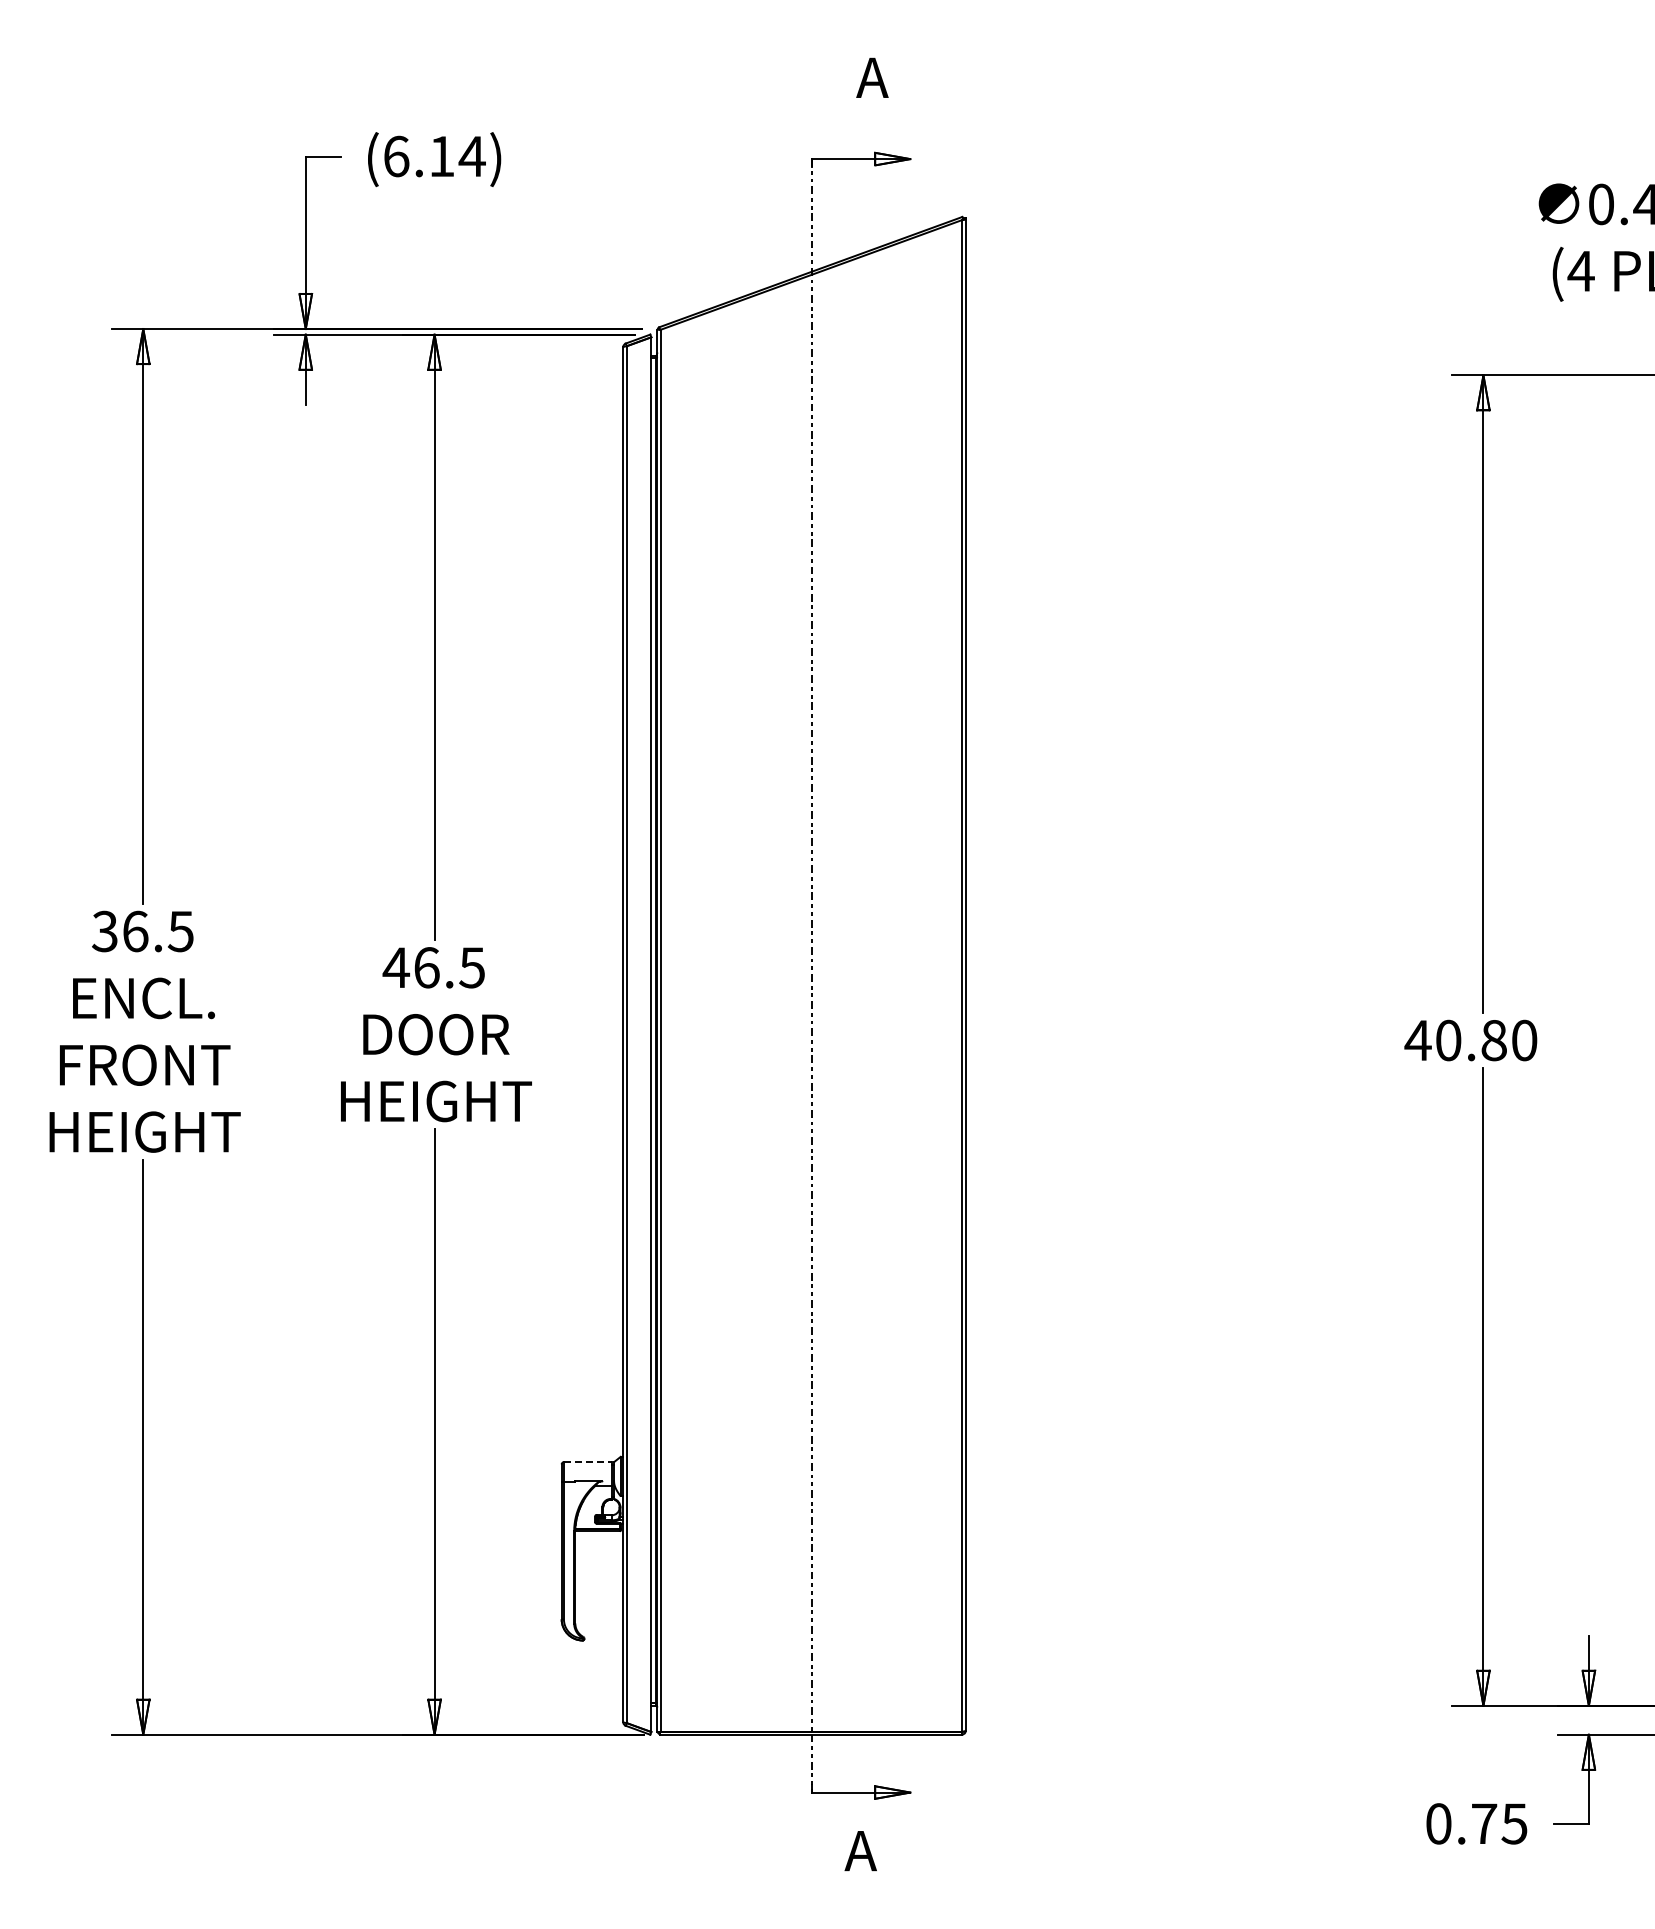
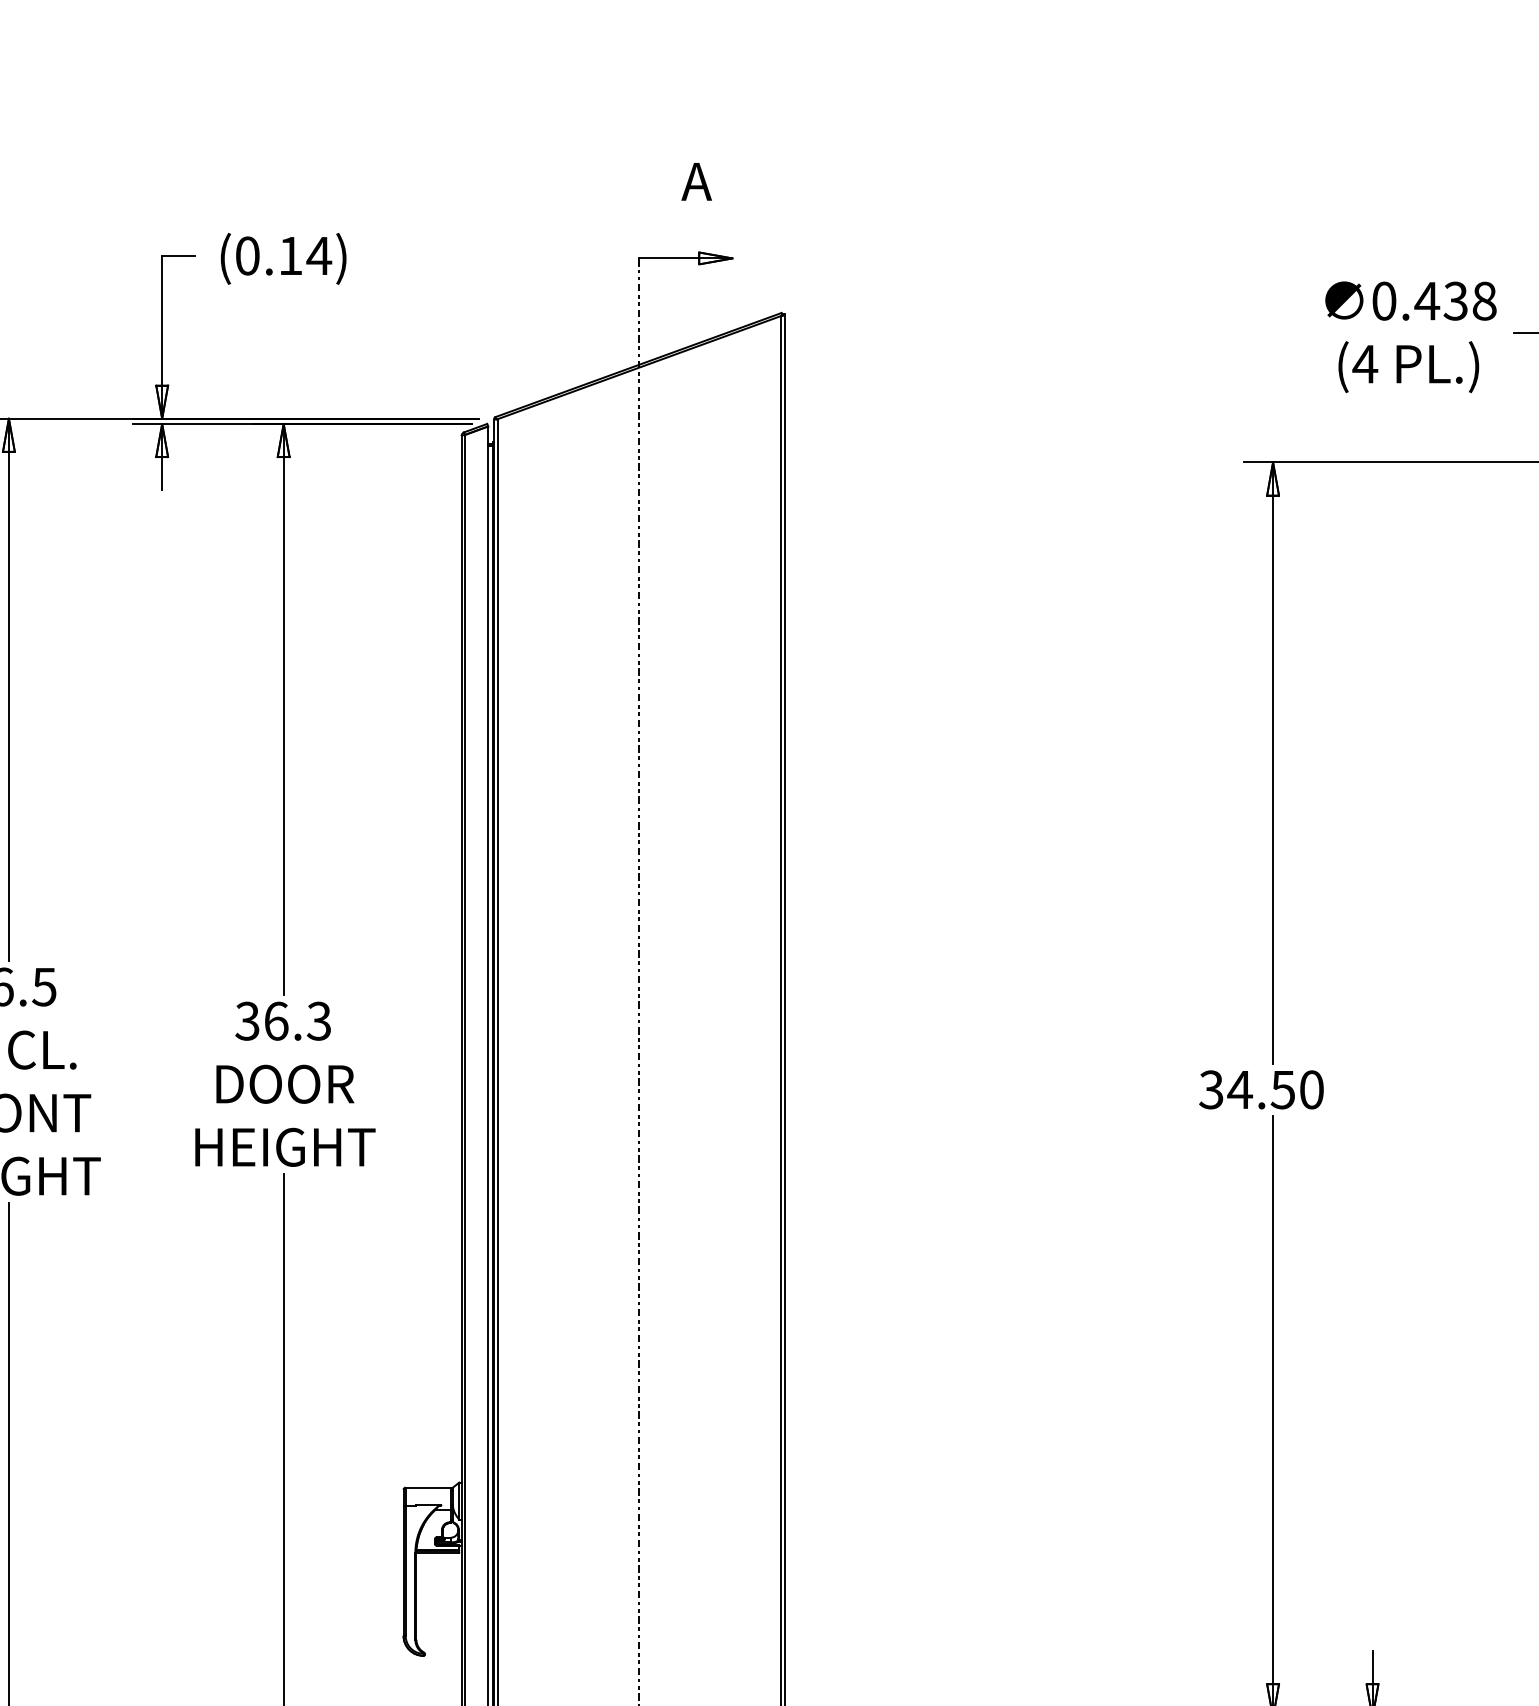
text: (396, 156) -> (247, 255), (6.14) -> (0.14)
text: (433, 967) -> (282, 1020), 46.5 -> 36.3
text: (1455, 1040) -> (1246, 1089), 40.80 -> 34.50
line: (587, 1462) -> (427, 1487), dashed -> solid

